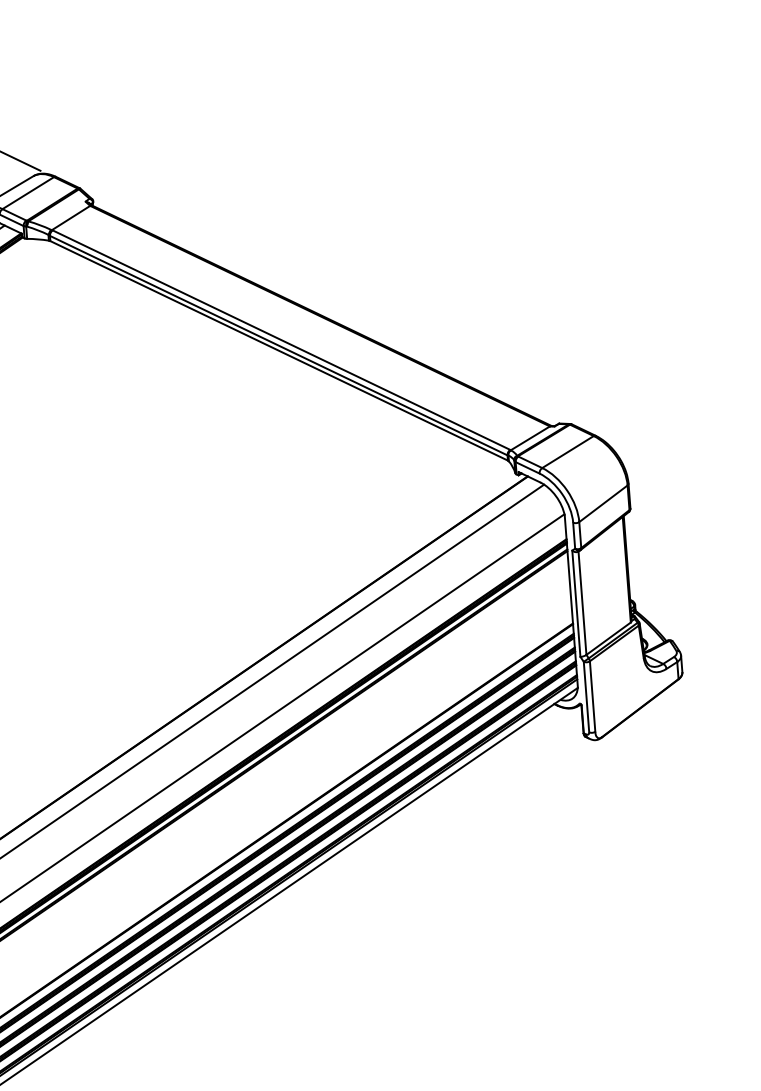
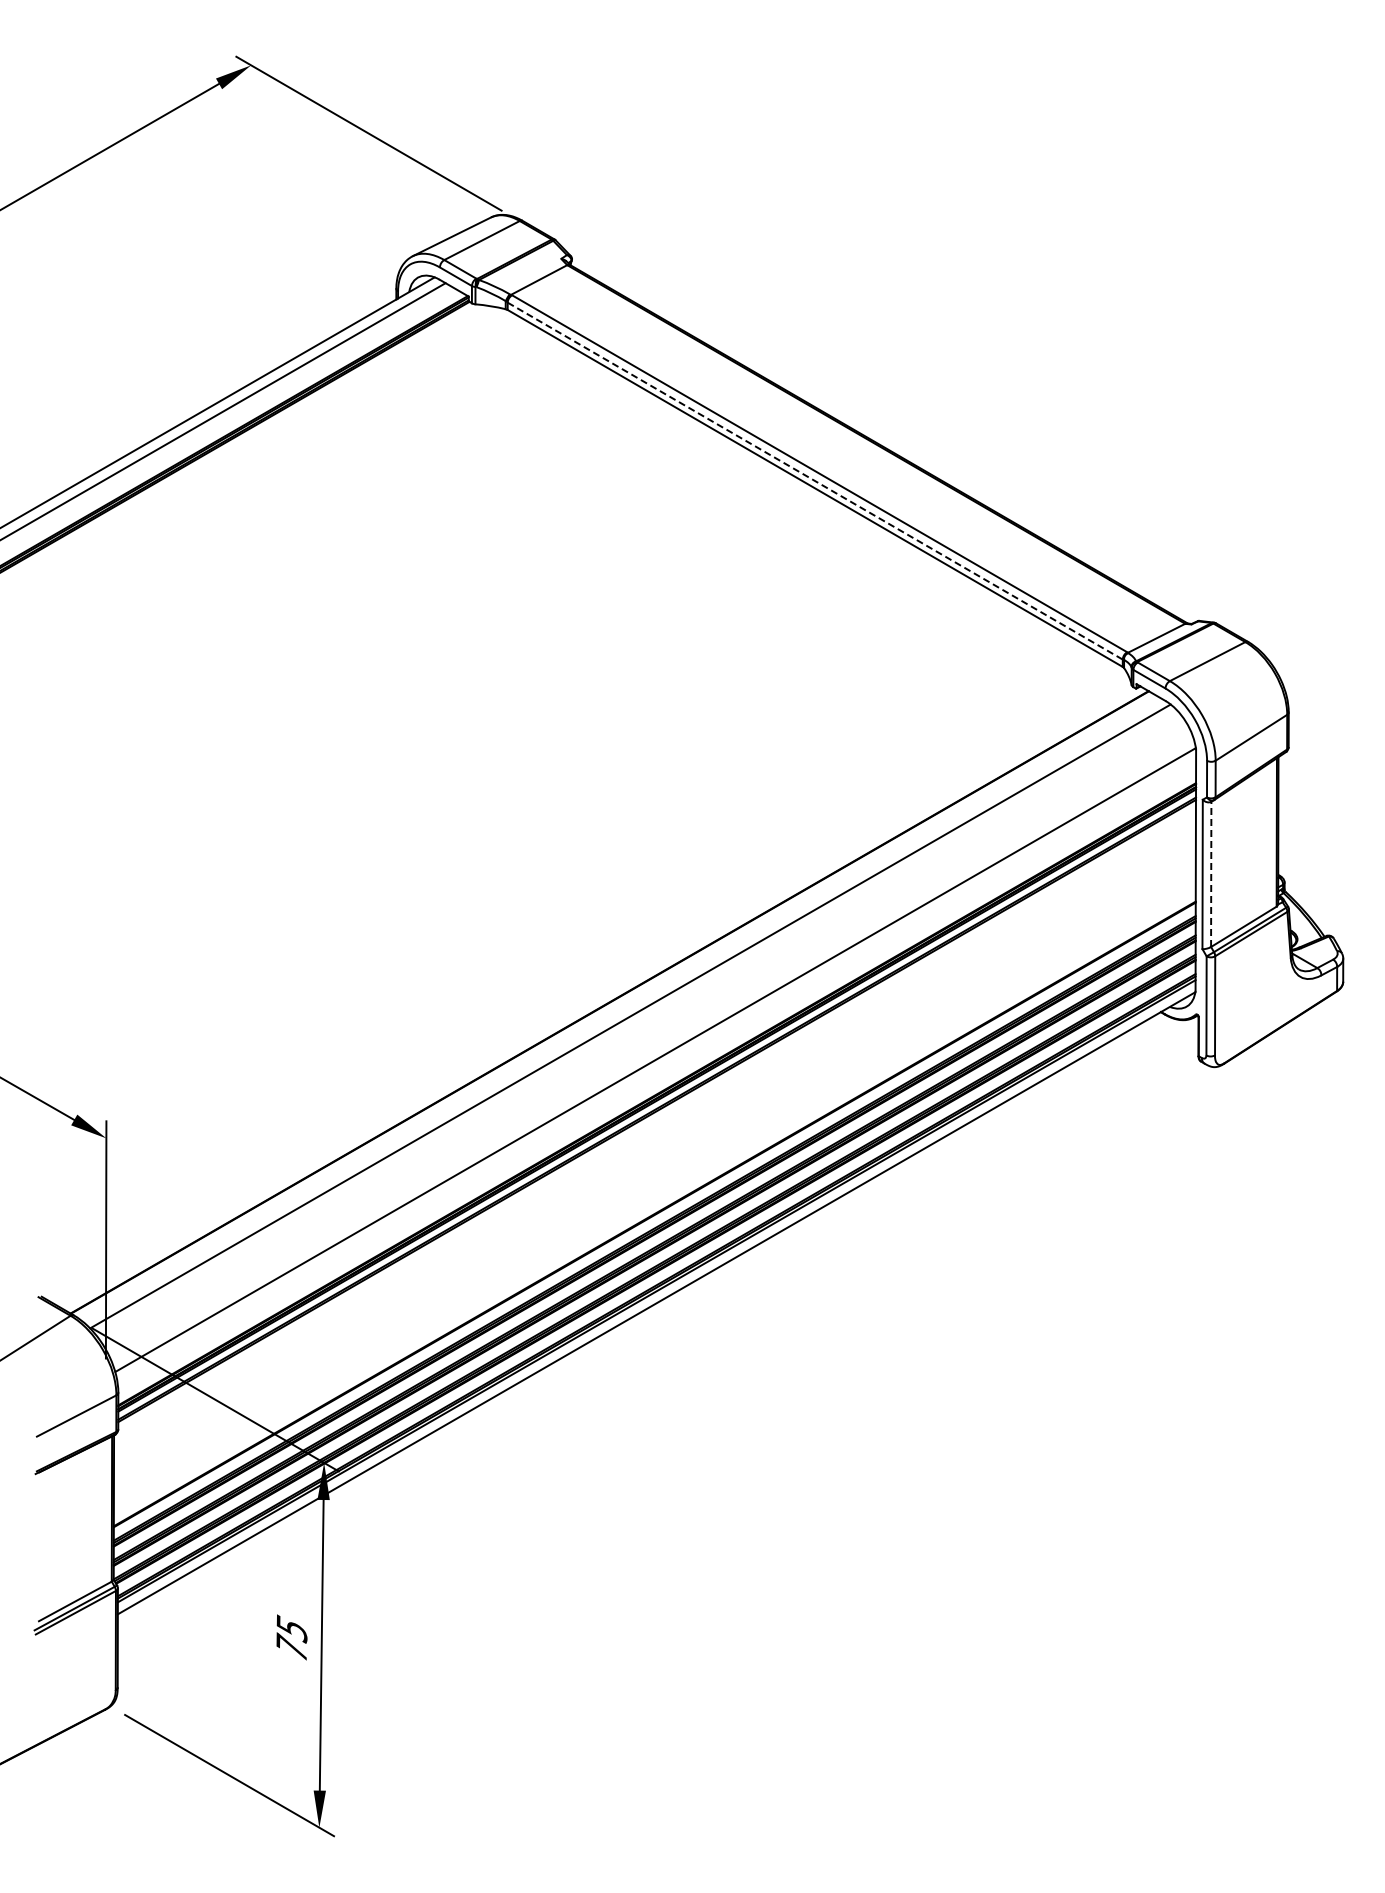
line: (278, 345) -> (815, 481), solid -> dashed
line: (582, 603) -> (1211, 874), solid -> dashed

